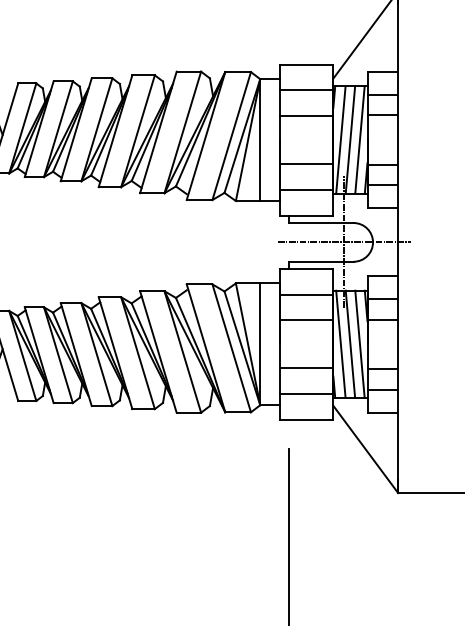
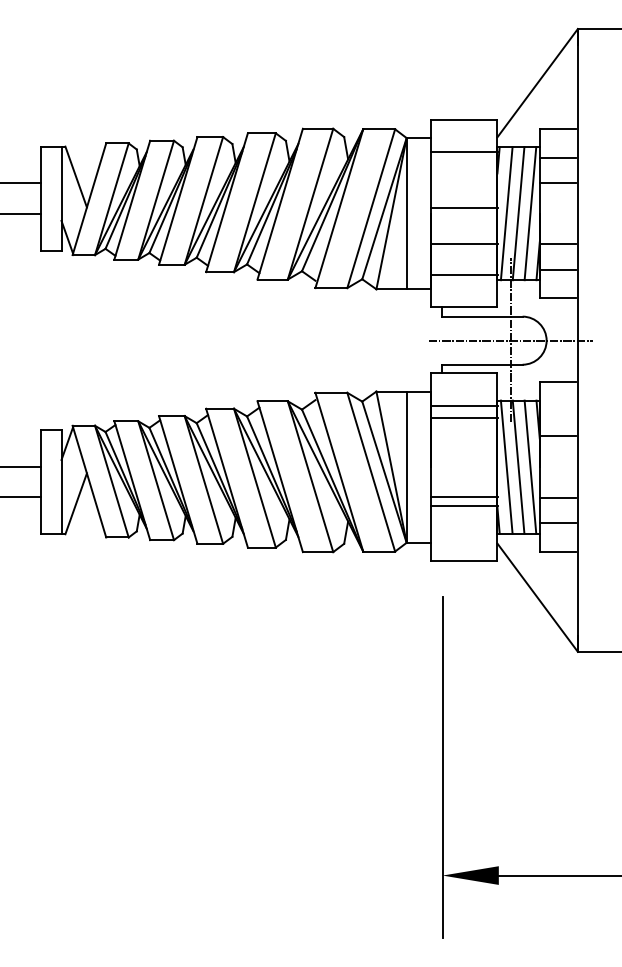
line: (306, 115) -> (463, 207), moved
line: (381, 299) -> (557, 411), removed
line: (306, 320) -> (463, 418), moved
line: (306, 393) -> (463, 505), moved

